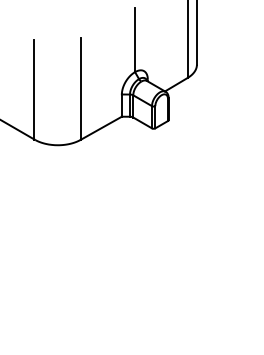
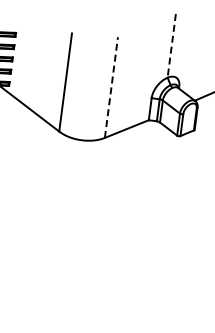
line: (135, 40) -> (172, 46), solid -> dashed
line: (80, 89) -> (111, 87), solid -> dashed

